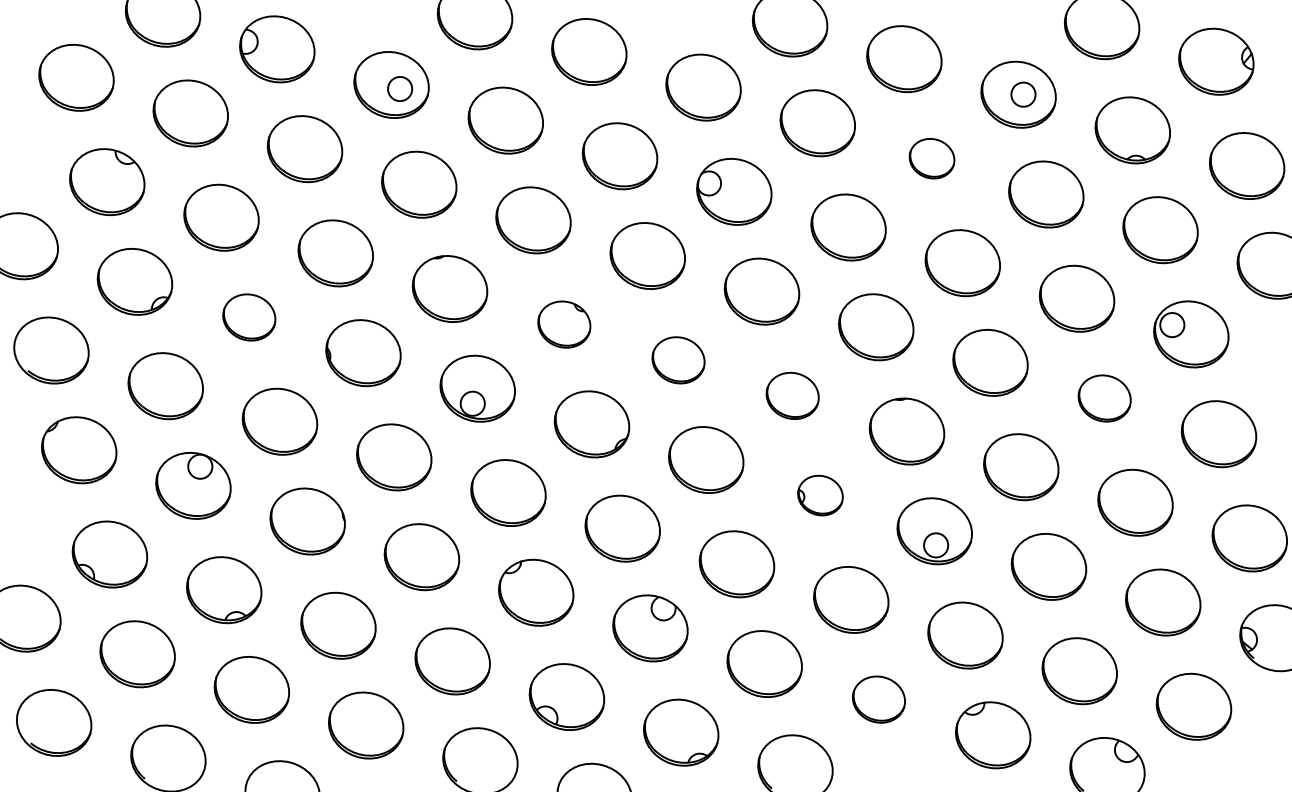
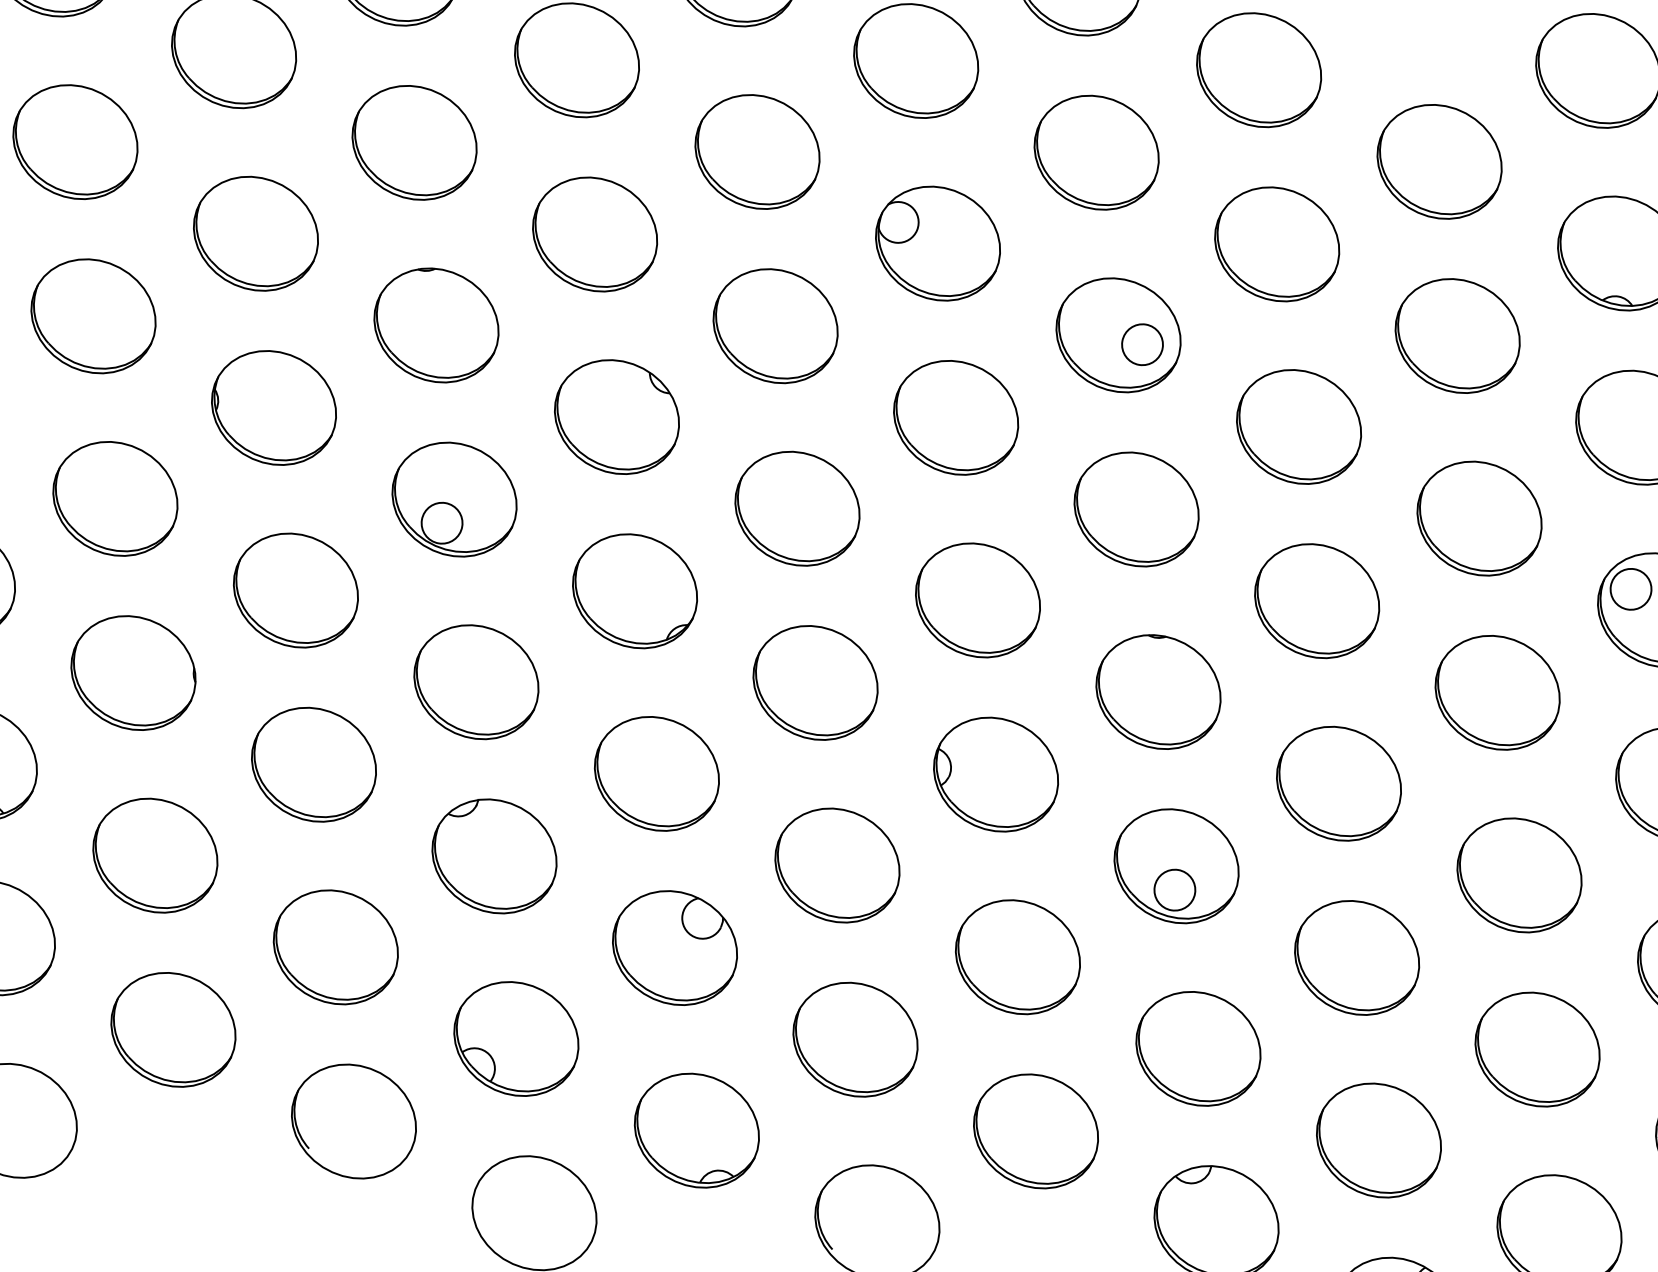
circle: (1023, 94) -> (1142, 344), moved
part: (931, 158) -> (1276, 243), size x1.67
part: (249, 317) -> (93, 316), size x1.43
part: (564, 324) -> (617, 416), size x1.43
part: (678, 360) -> (797, 509), size x1.43
part: (792, 395) -> (977, 599), size x1.43
part: (1104, 398) -> (1497, 692), size x1.43
part: (820, 495) -> (996, 774), size x1.67
part: (878, 699) -> (1035, 1130), size x1.43

